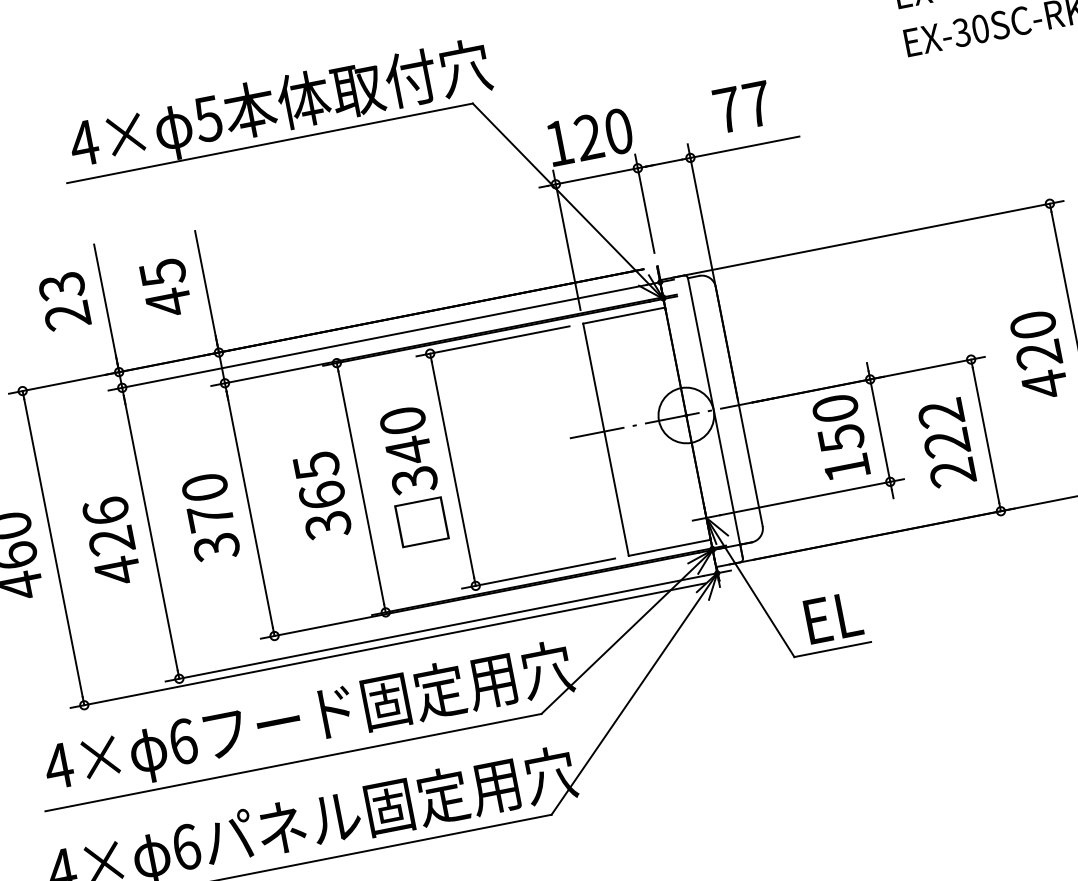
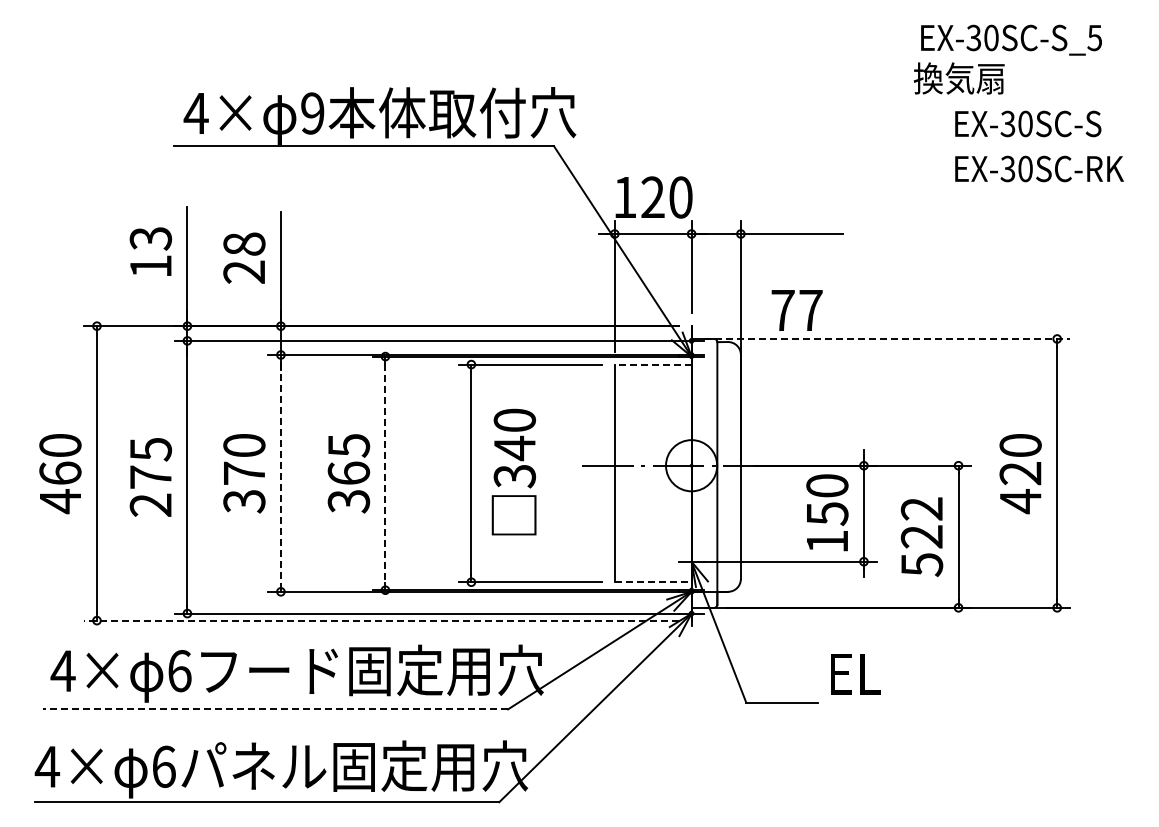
text: (742, 107) -> (796, 310), moved
text: (208, 119) -> (312, 113), 5 -> 9
line: (868, 238) -> (887, 338), solid -> dashed
text: (165, 287) -> (244, 258), 45 -> 28
line: (623, 315) -> (652, 364), solid -> dashed
text: (67, 316) -> (150, 266), 23 -> 13
text: (952, 473) -> (921, 565), 222 -> 522
text: (412, 475) -> (513, 471), moved
line: (361, 487) -> (385, 473), solid -> dashed
line: (249, 509) -> (280, 473), solid -> dashed
text: (111, 541) -> (150, 477), 426 -> 275
line: (670, 548) -> (653, 582), solid -> dashed
text: (833, 617) -> (855, 674), moved
line: (386, 645) -> (380, 620), solid -> dashed
line: (293, 762) -> (275, 709), solid -> dashed

